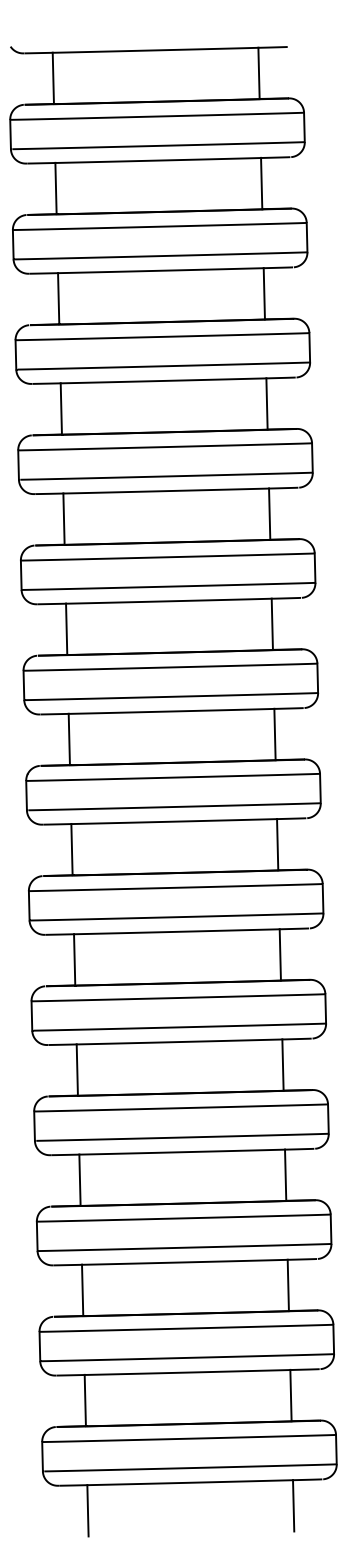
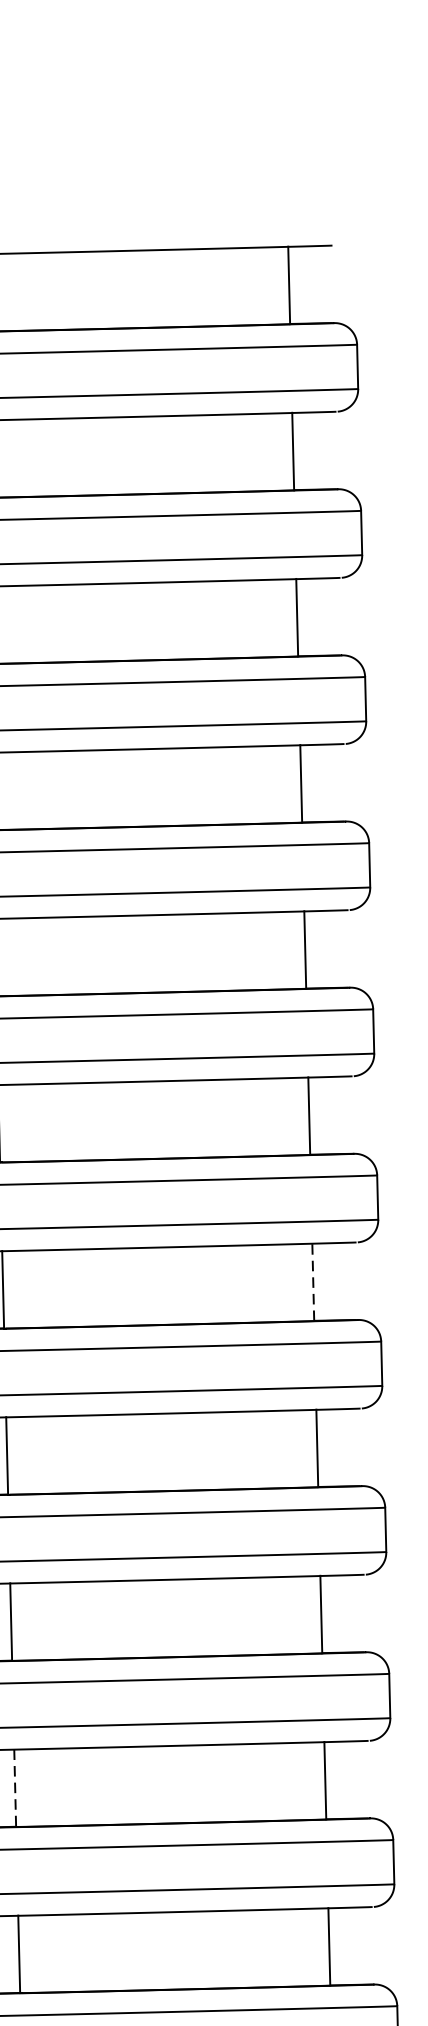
line: (274, 734) -> (312, 1282), solid -> dashed
line: (77, 1070) -> (15, 1788), solid -> dashed

